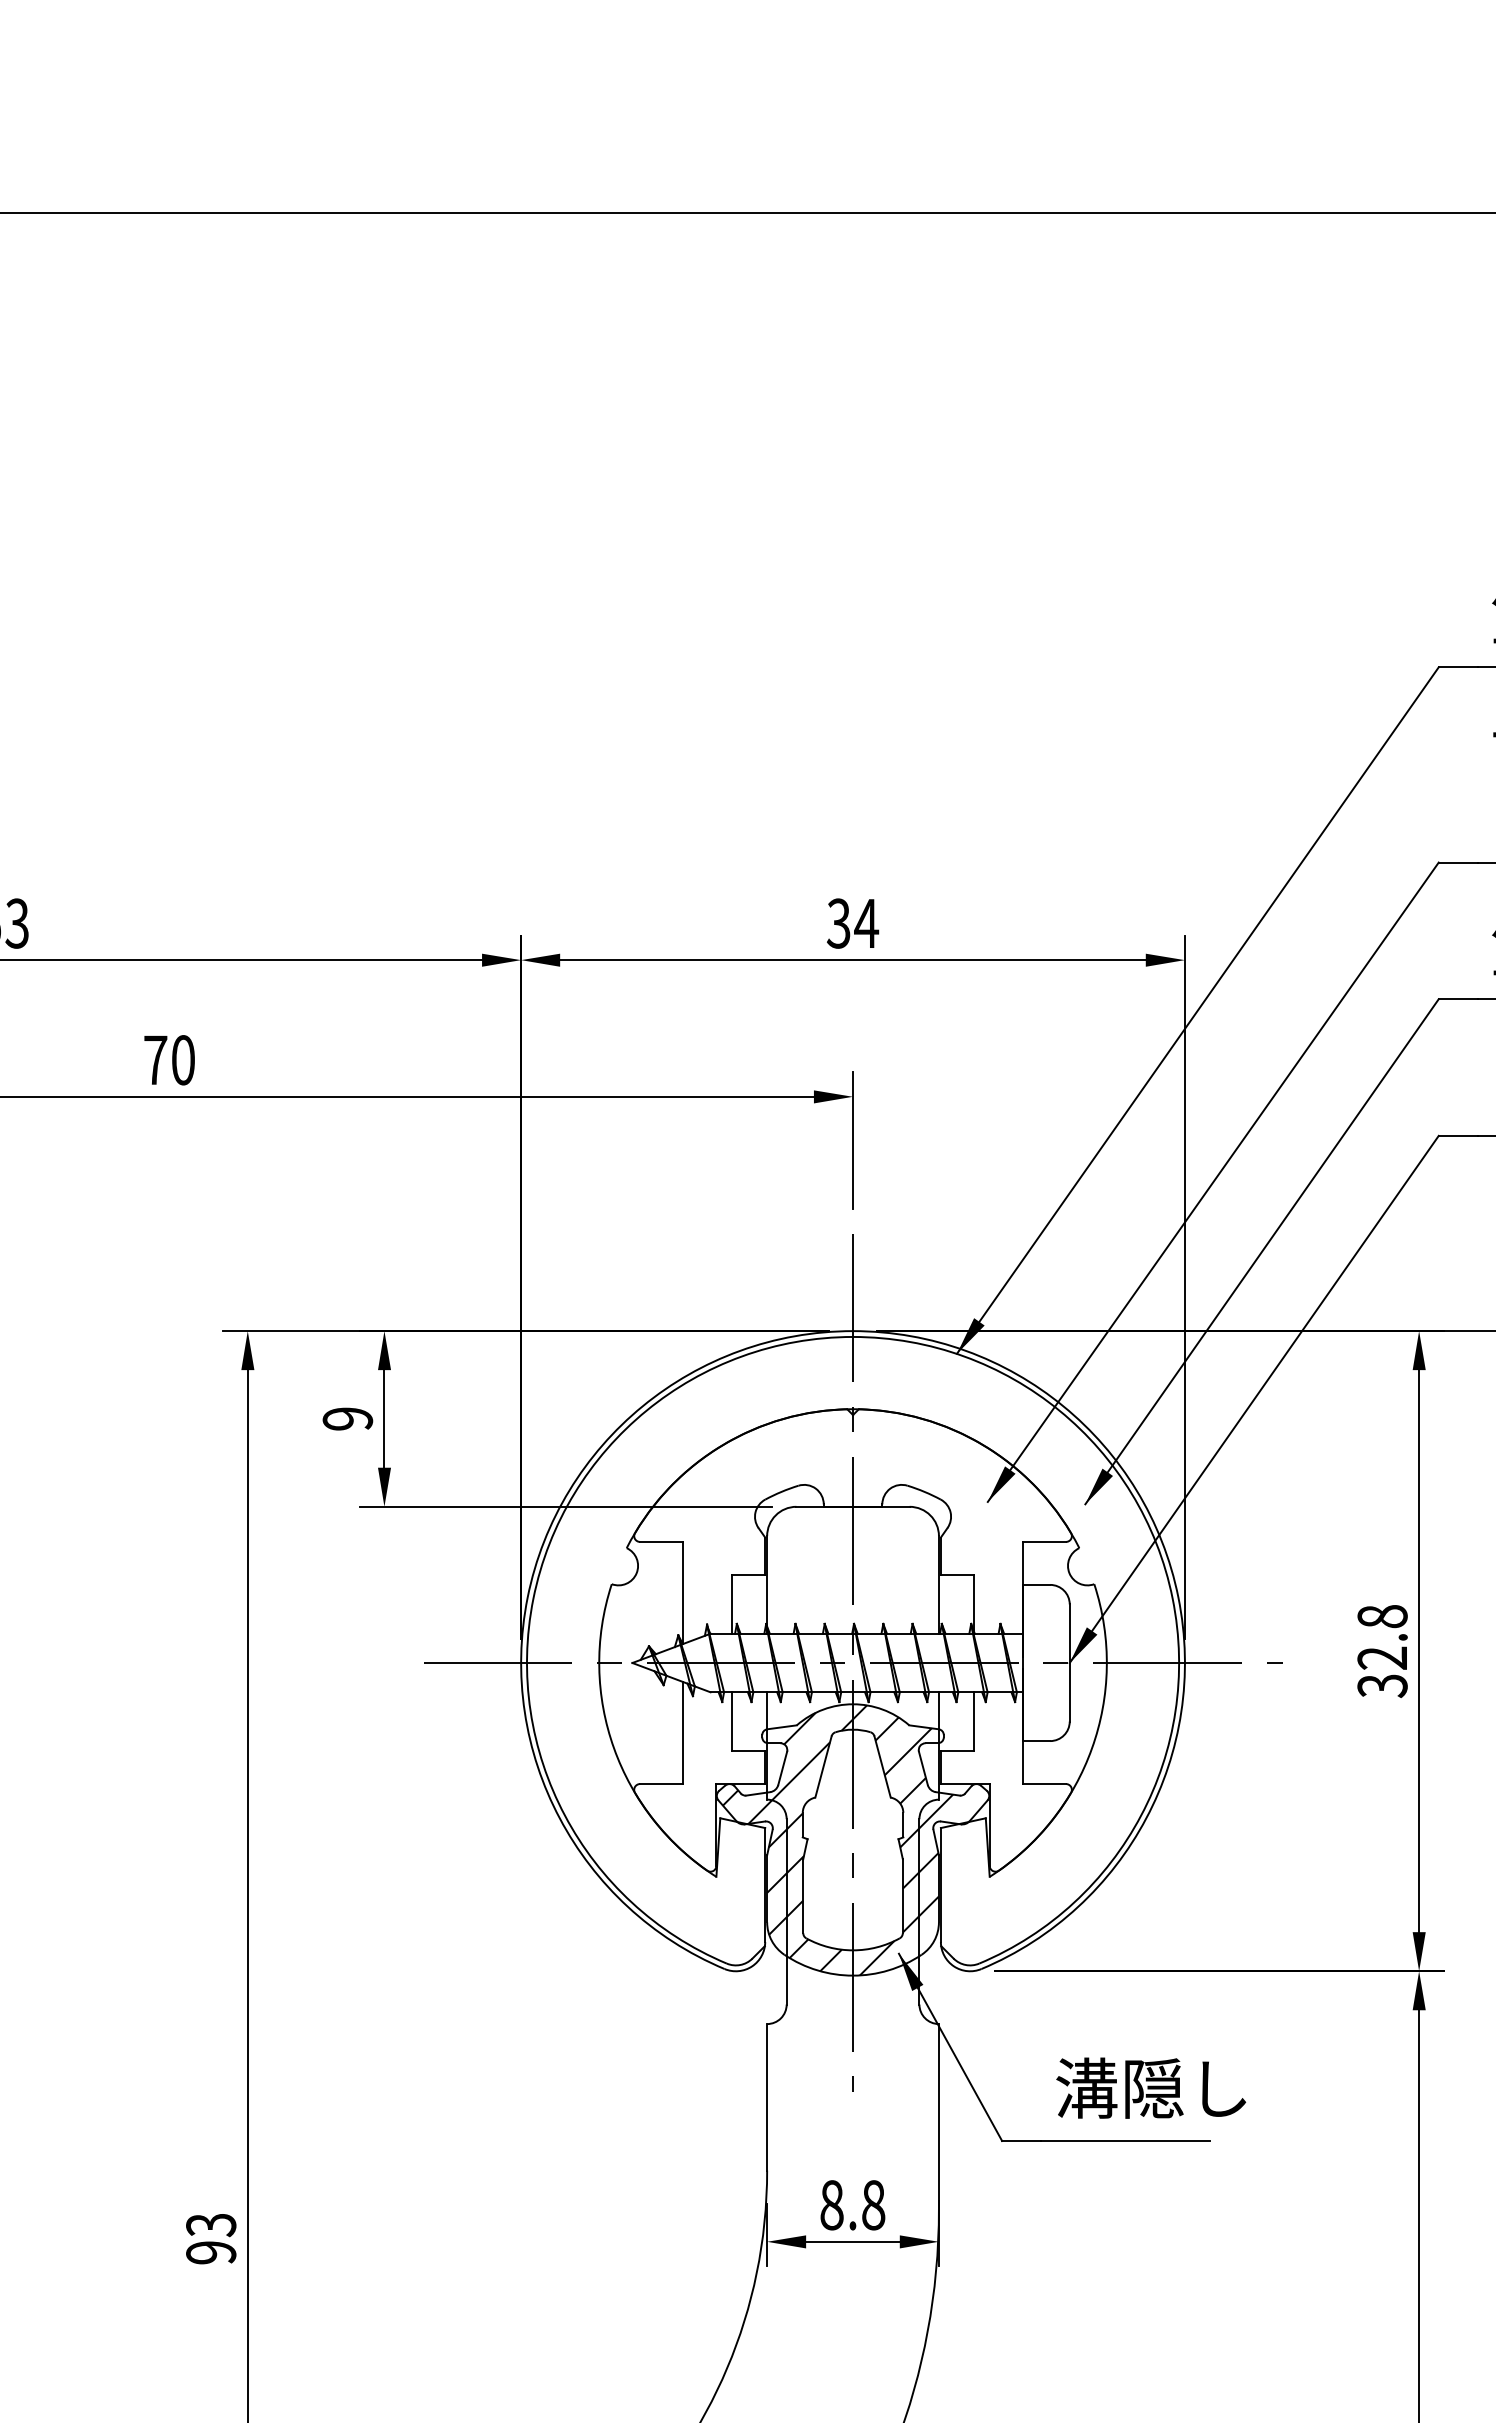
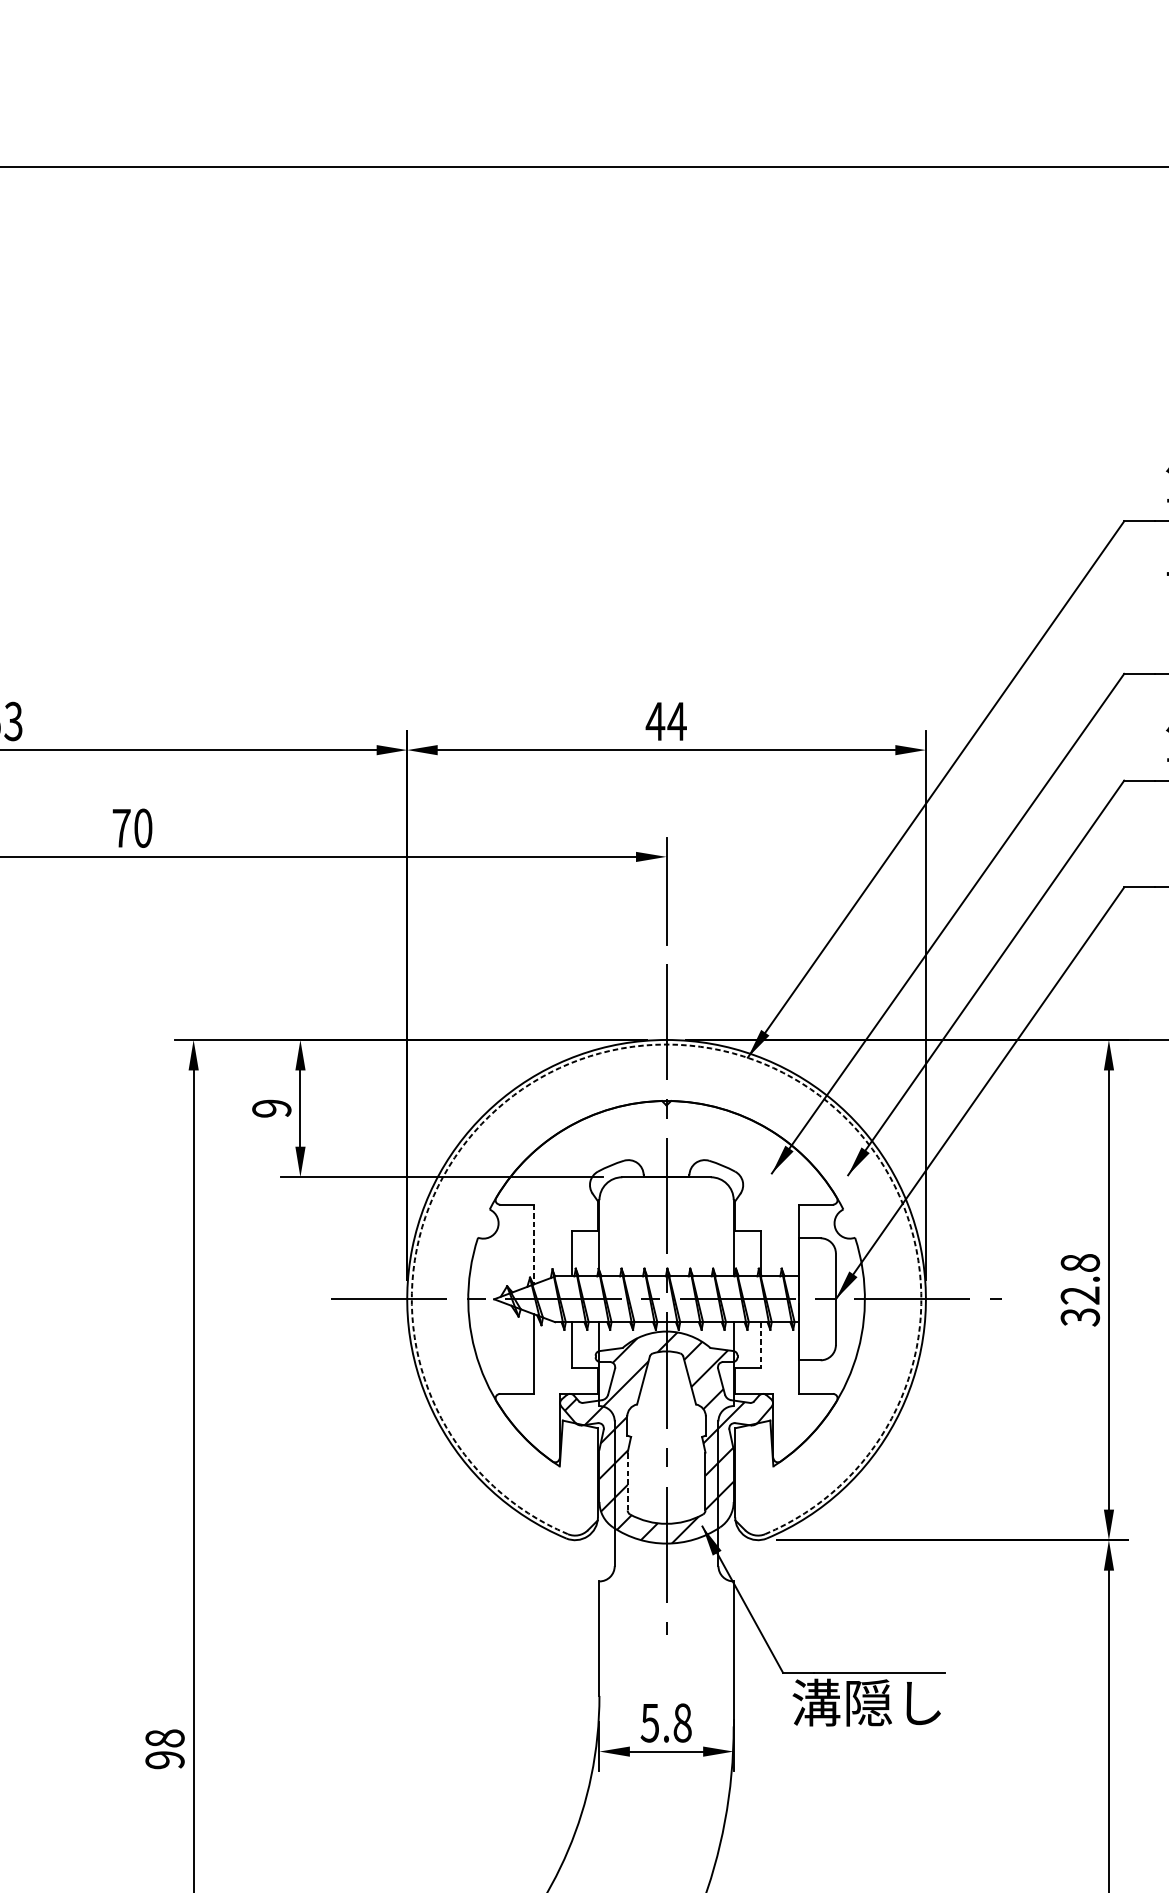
text: (838, 923) -> (655, 721), 34 -> 44
arc: (853, 1336) -> (666, 1044), solid -> dashed
line: (683, 1593) -> (534, 1244), solid -> dashed
line: (974, 1722) -> (761, 1345), solid -> dashed
line: (803, 1895) -> (627, 1480), solid -> dashed
text: (1151, 2087) -> (866, 1702), moved
text: (831, 2205) -> (649, 1723), 8.8 -> 5.8
text: (211, 2225) -> (165, 1738), 93 -> 98

